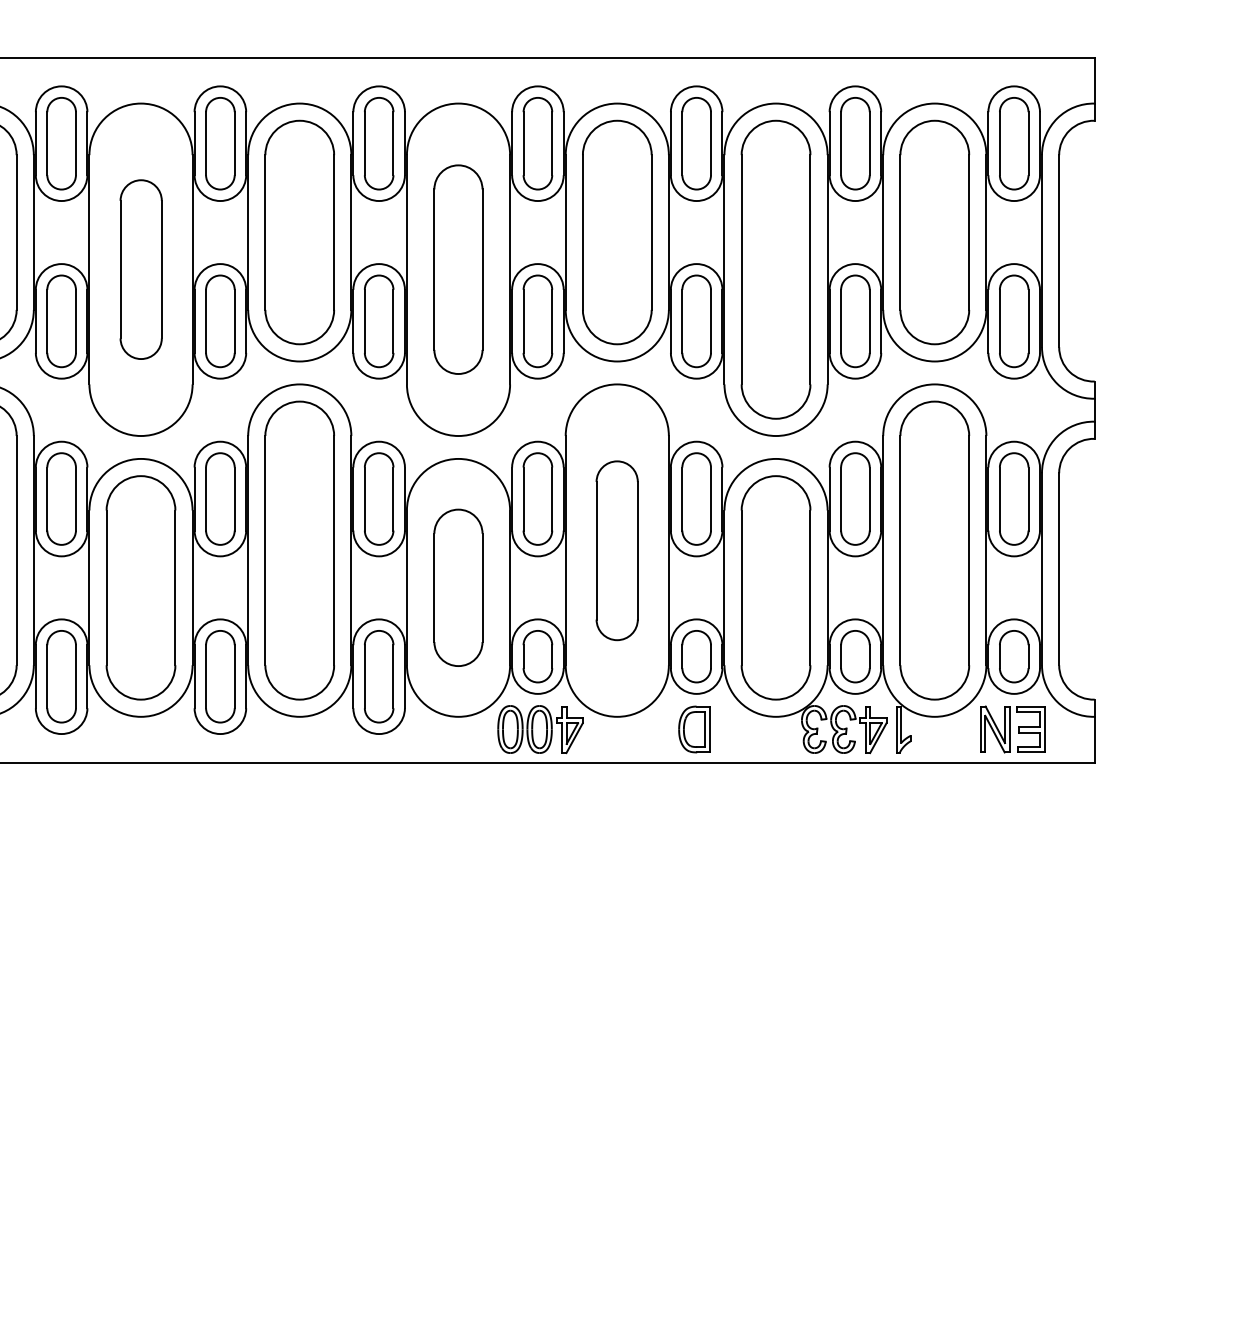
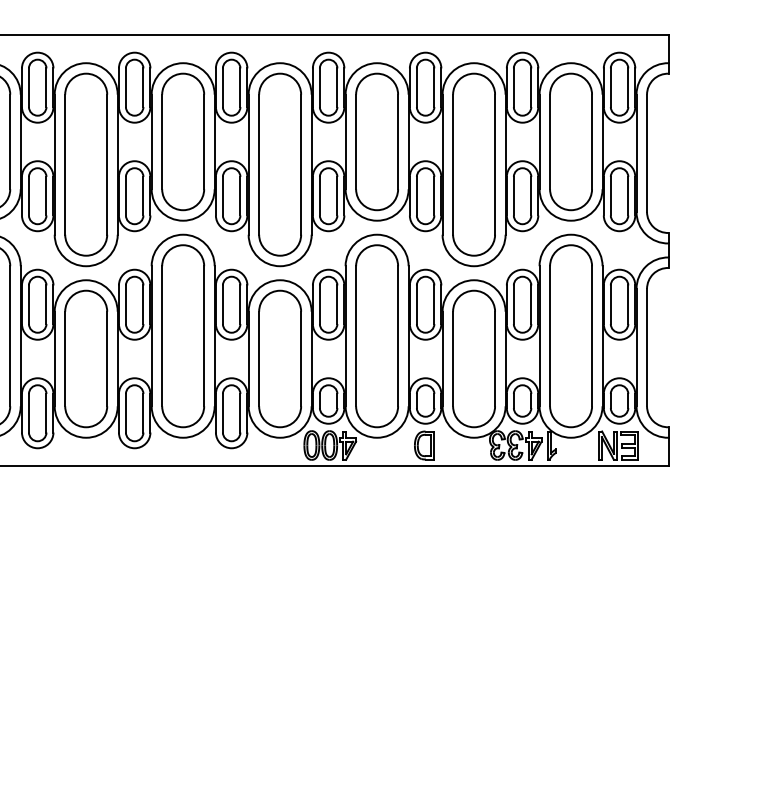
part: (141, 269) -> (86, 164), size x1.67
part: (457, 269) -> (279, 164), size x1.43
part: (616, 551) -> (376, 336), size x1.67
part: (457, 587) -> (279, 358), size x1.43

